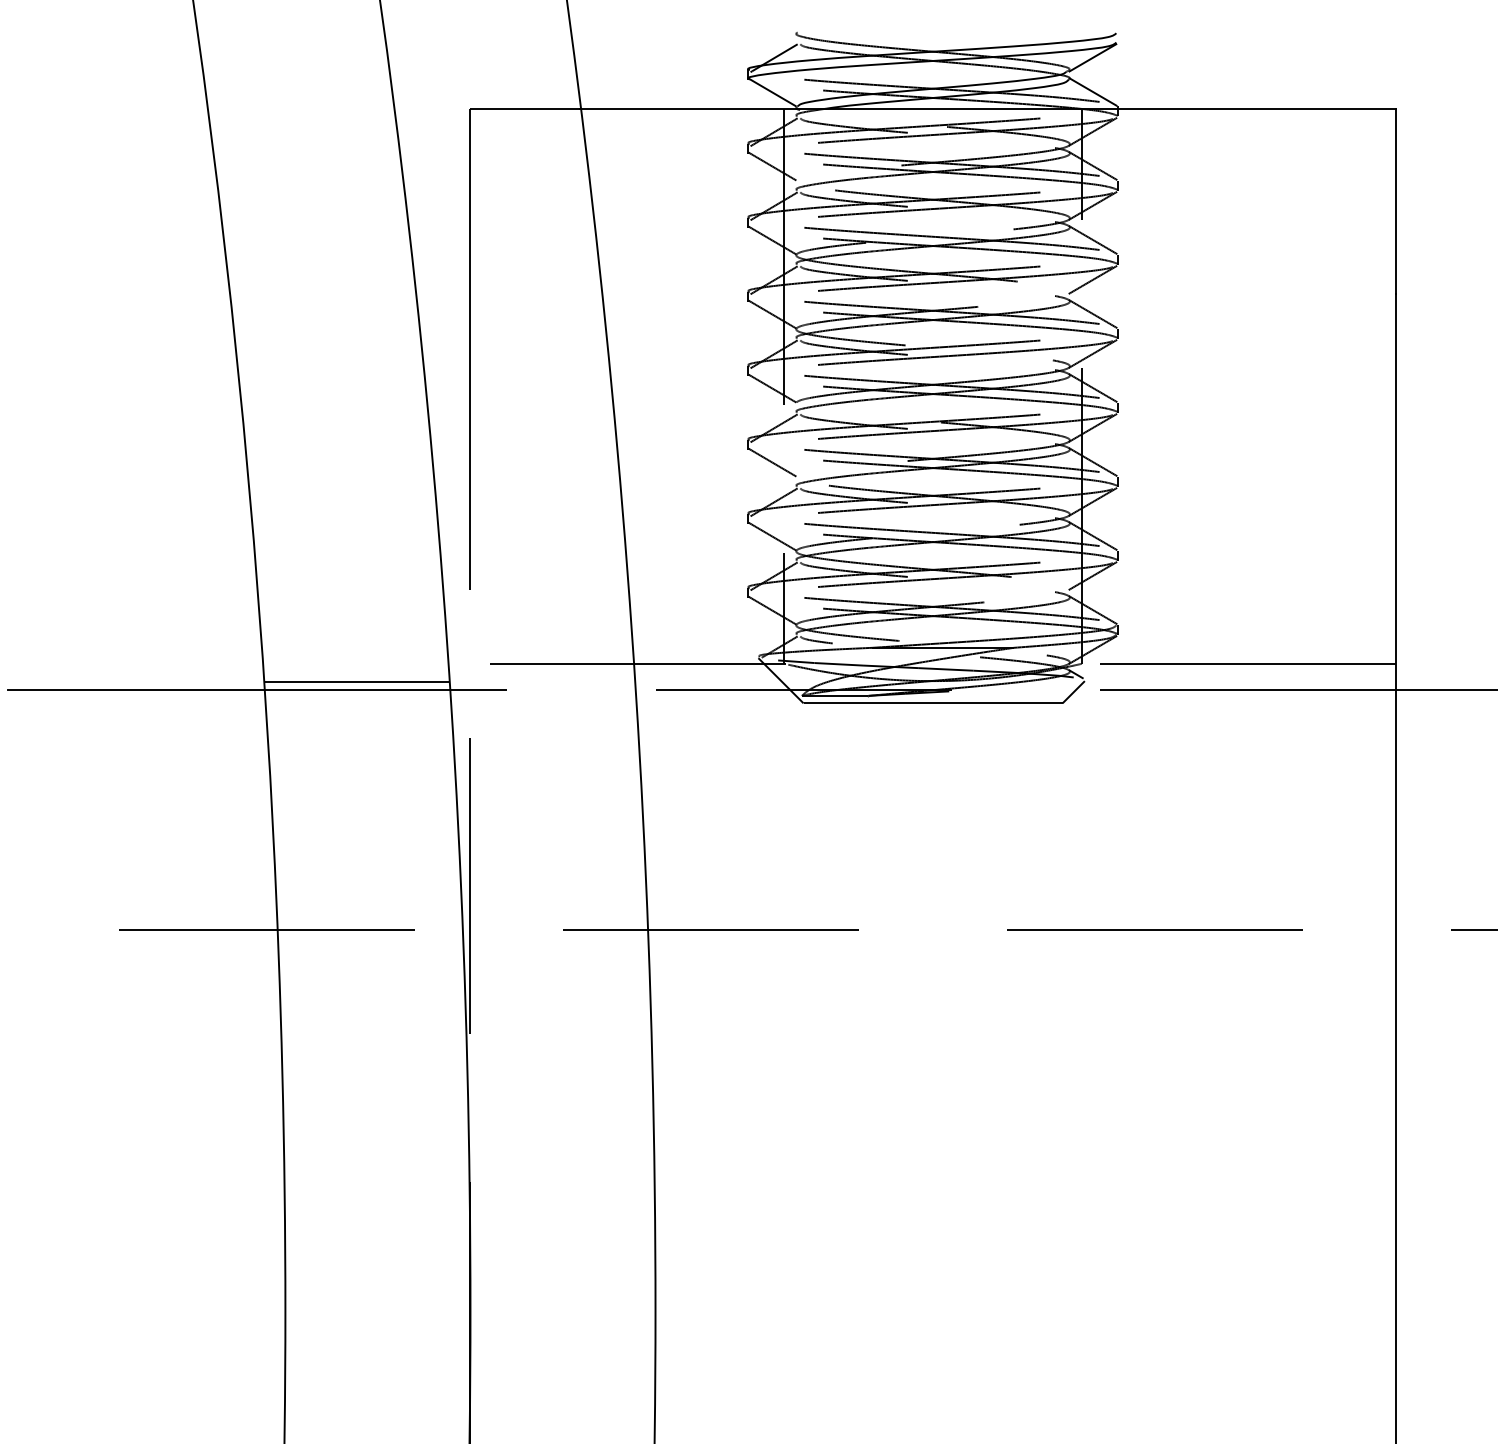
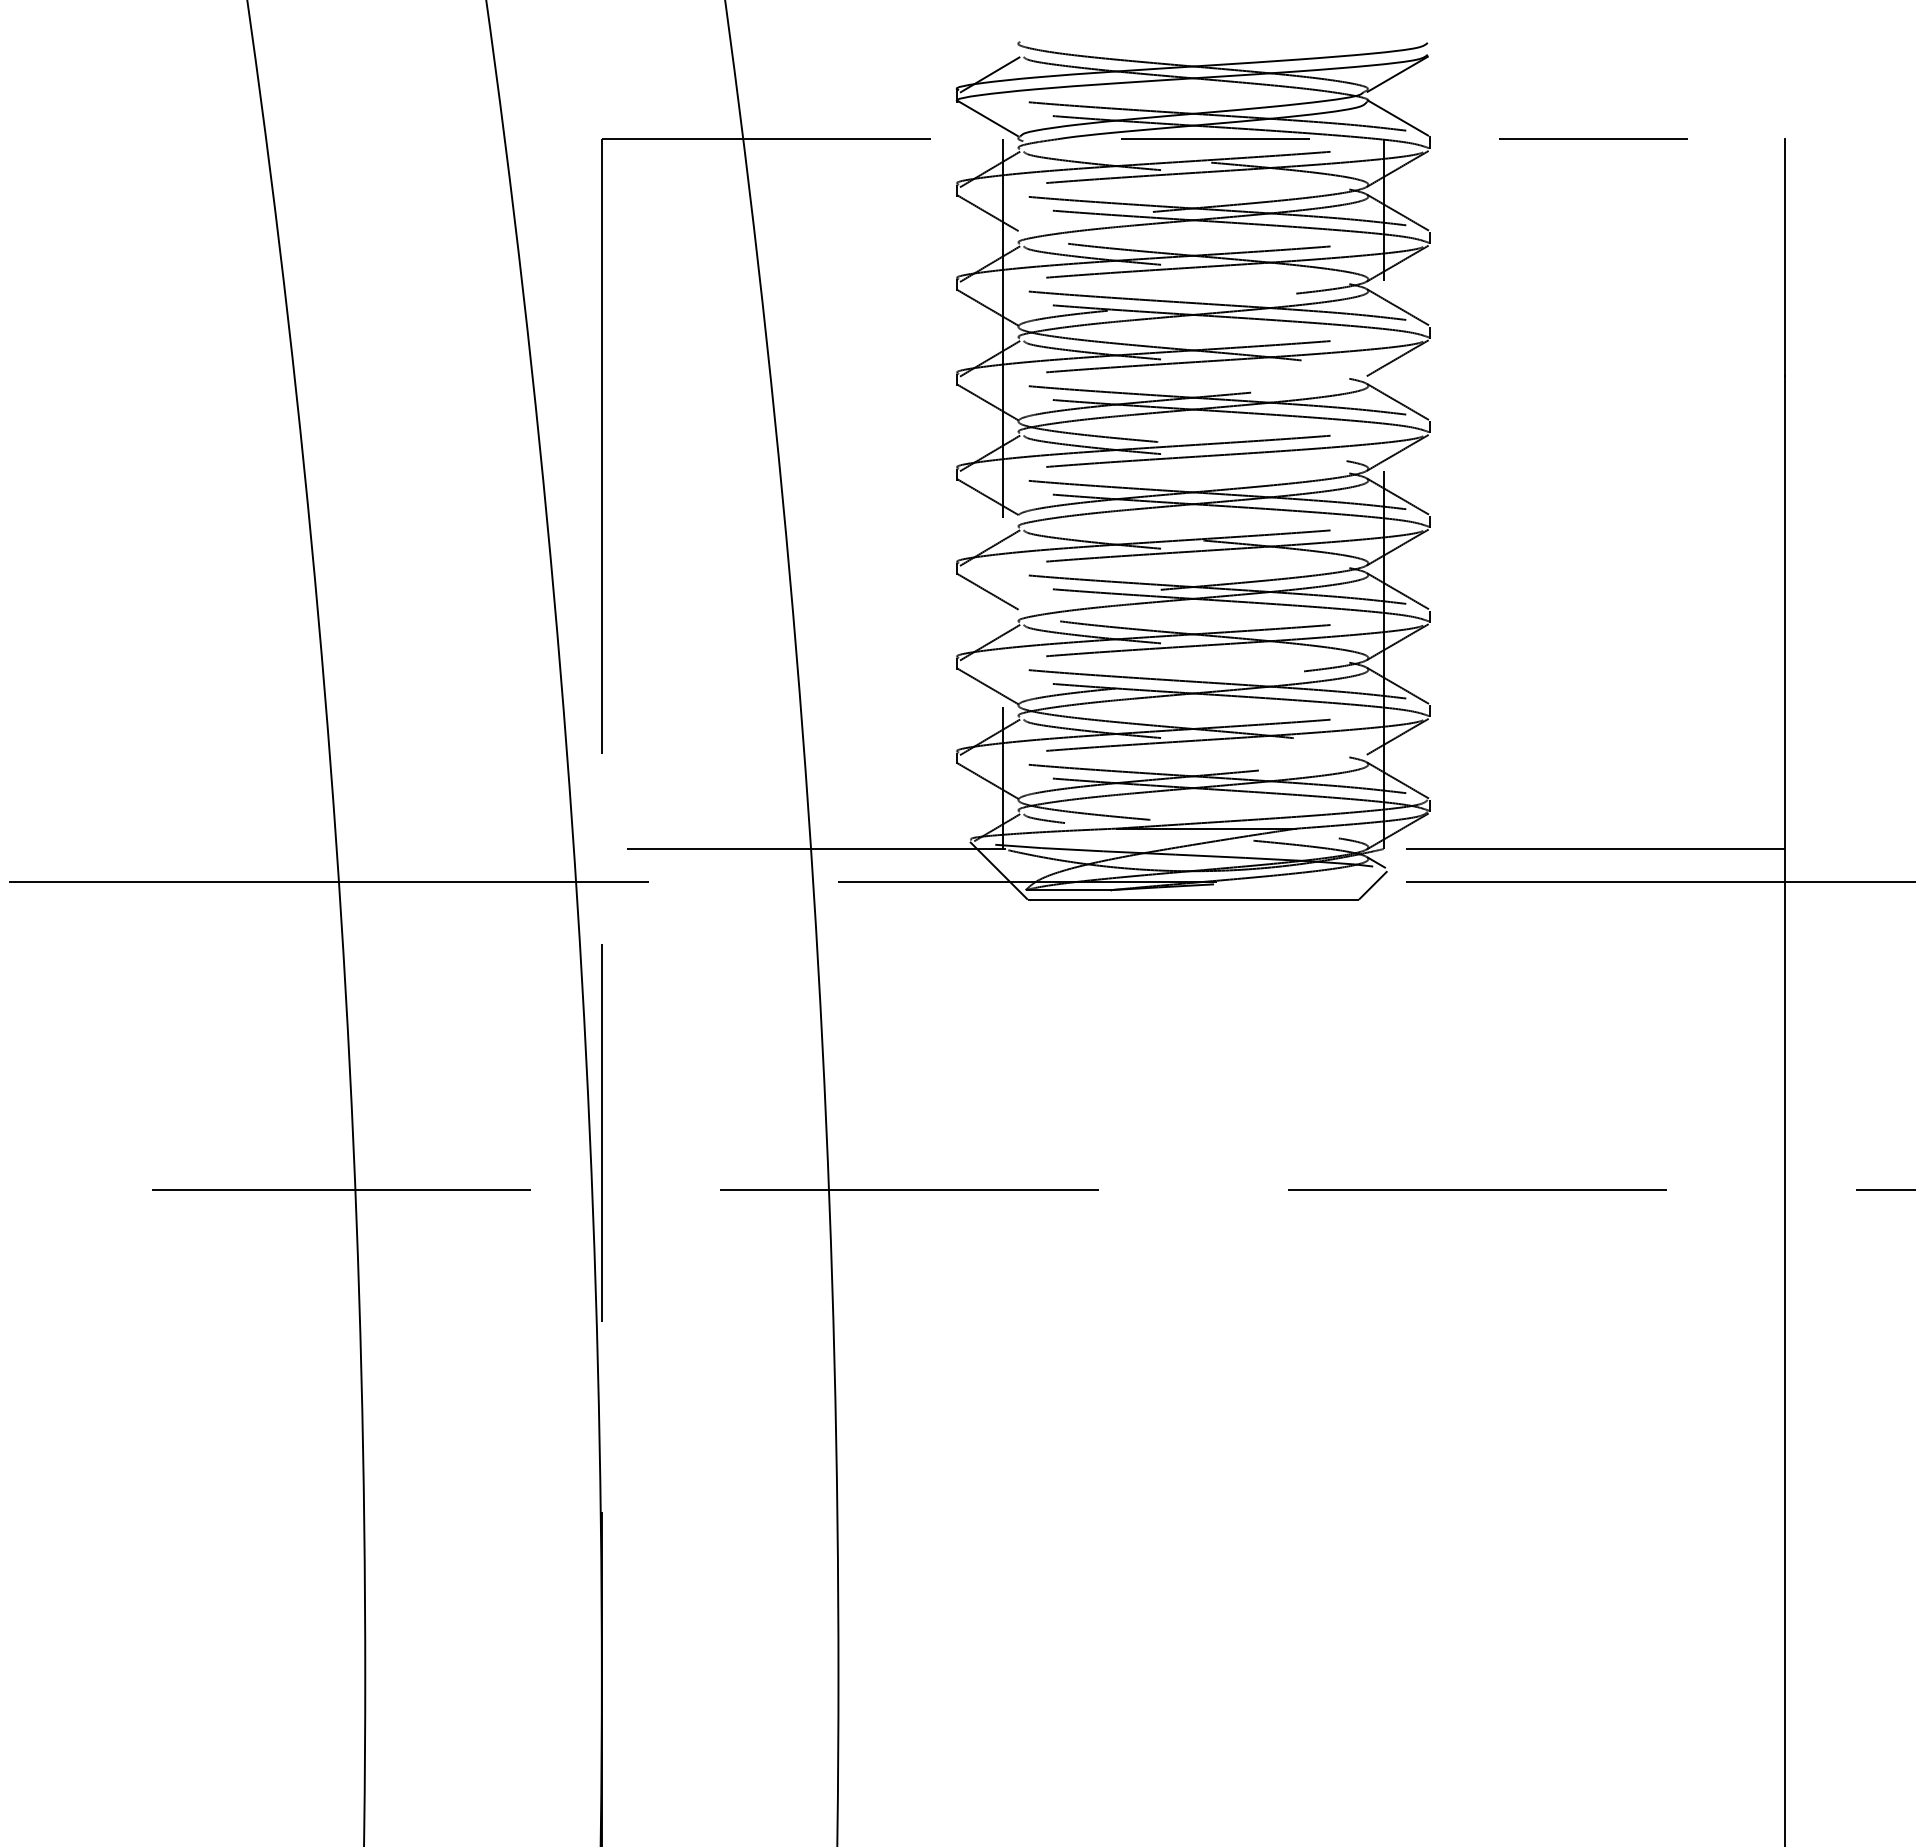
line: (987, 108) -> (1263, 139), solid -> dashed
line: (356, 682) -> (456, 872), removed

